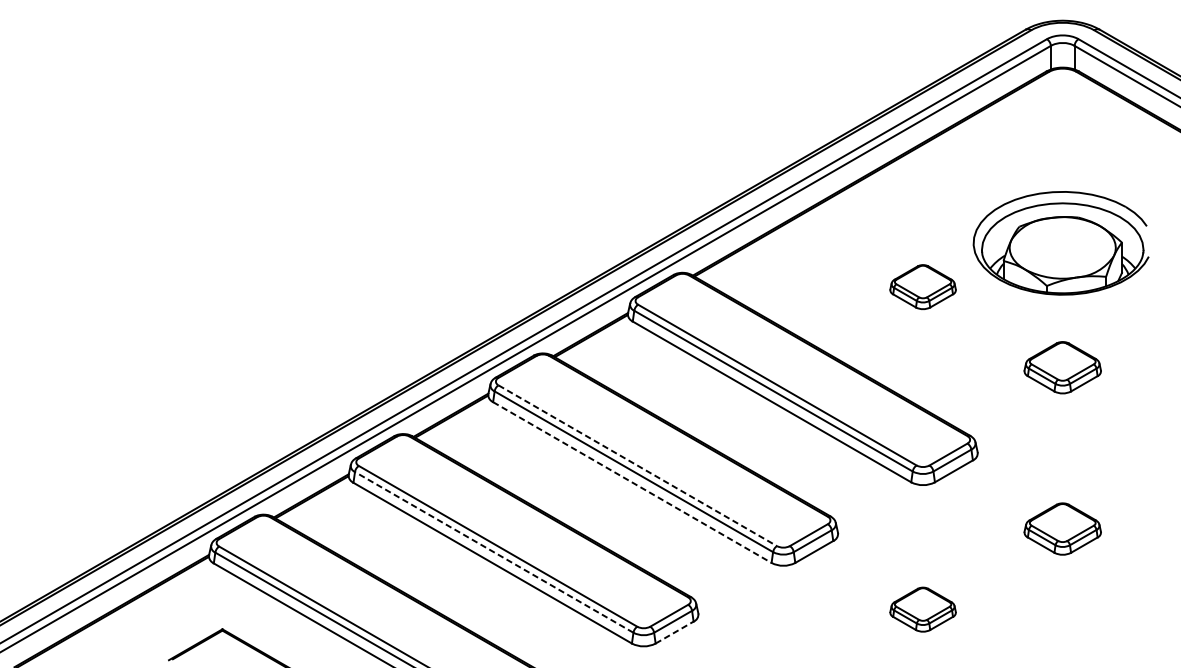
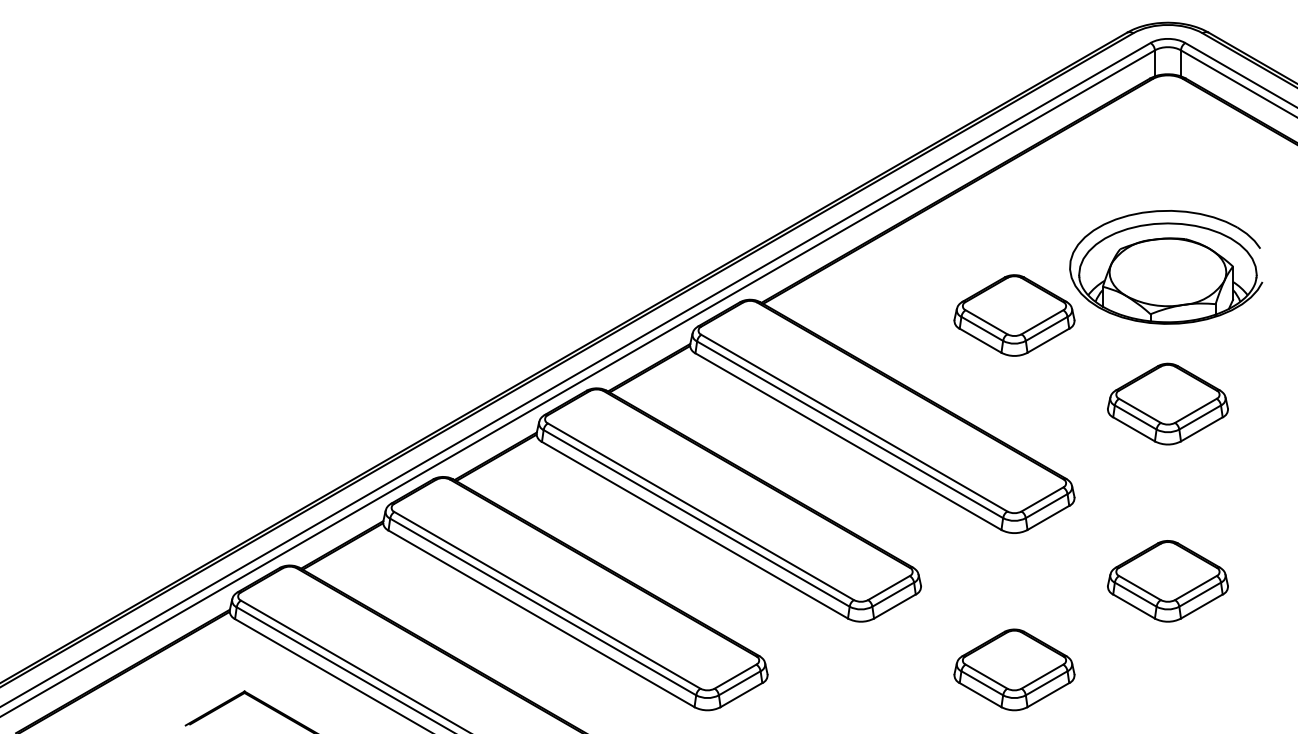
part: (923, 287) -> (1014, 315), size x1.67
part: (1062, 367) -> (1167, 403), size x1.43
line: (637, 465) -> (700, 511), dashed -> solid
line: (632, 482) -> (695, 530), dashed -> solid
part: (1062, 529) -> (1167, 581), size x1.43
line: (494, 551) -> (543, 606), dashed -> solid
part: (923, 609) -> (1014, 669), size x1.67
line: (674, 632) -> (741, 694), dashed -> solid

